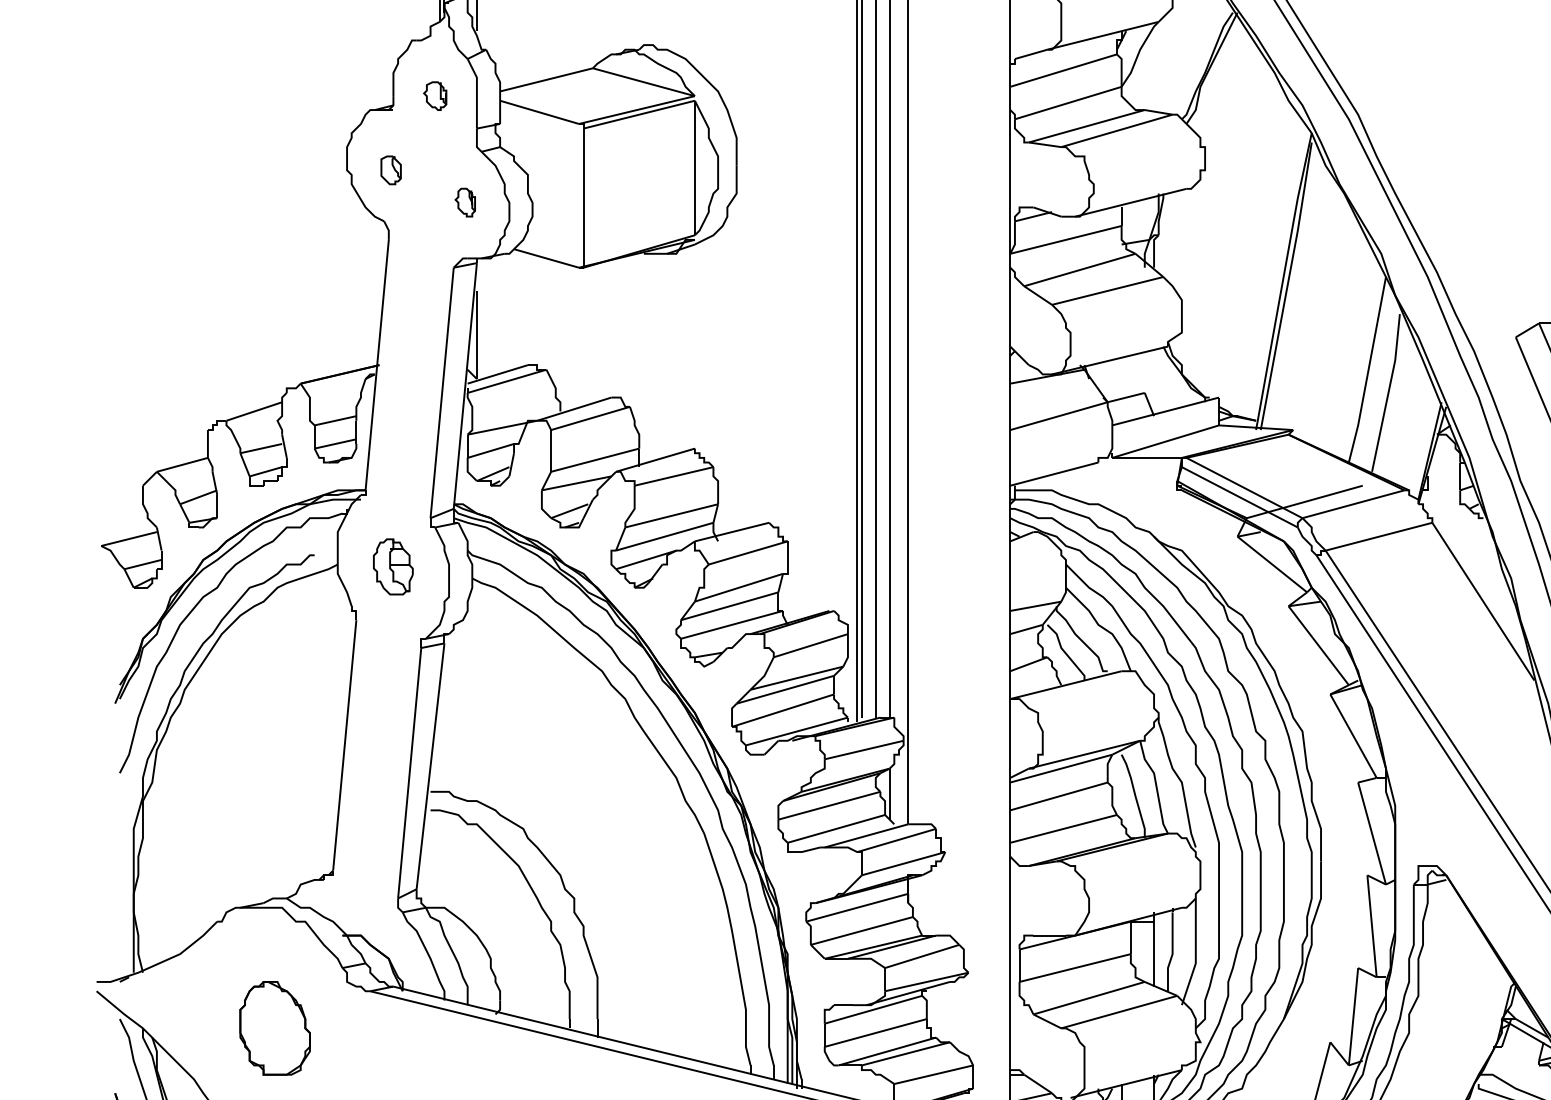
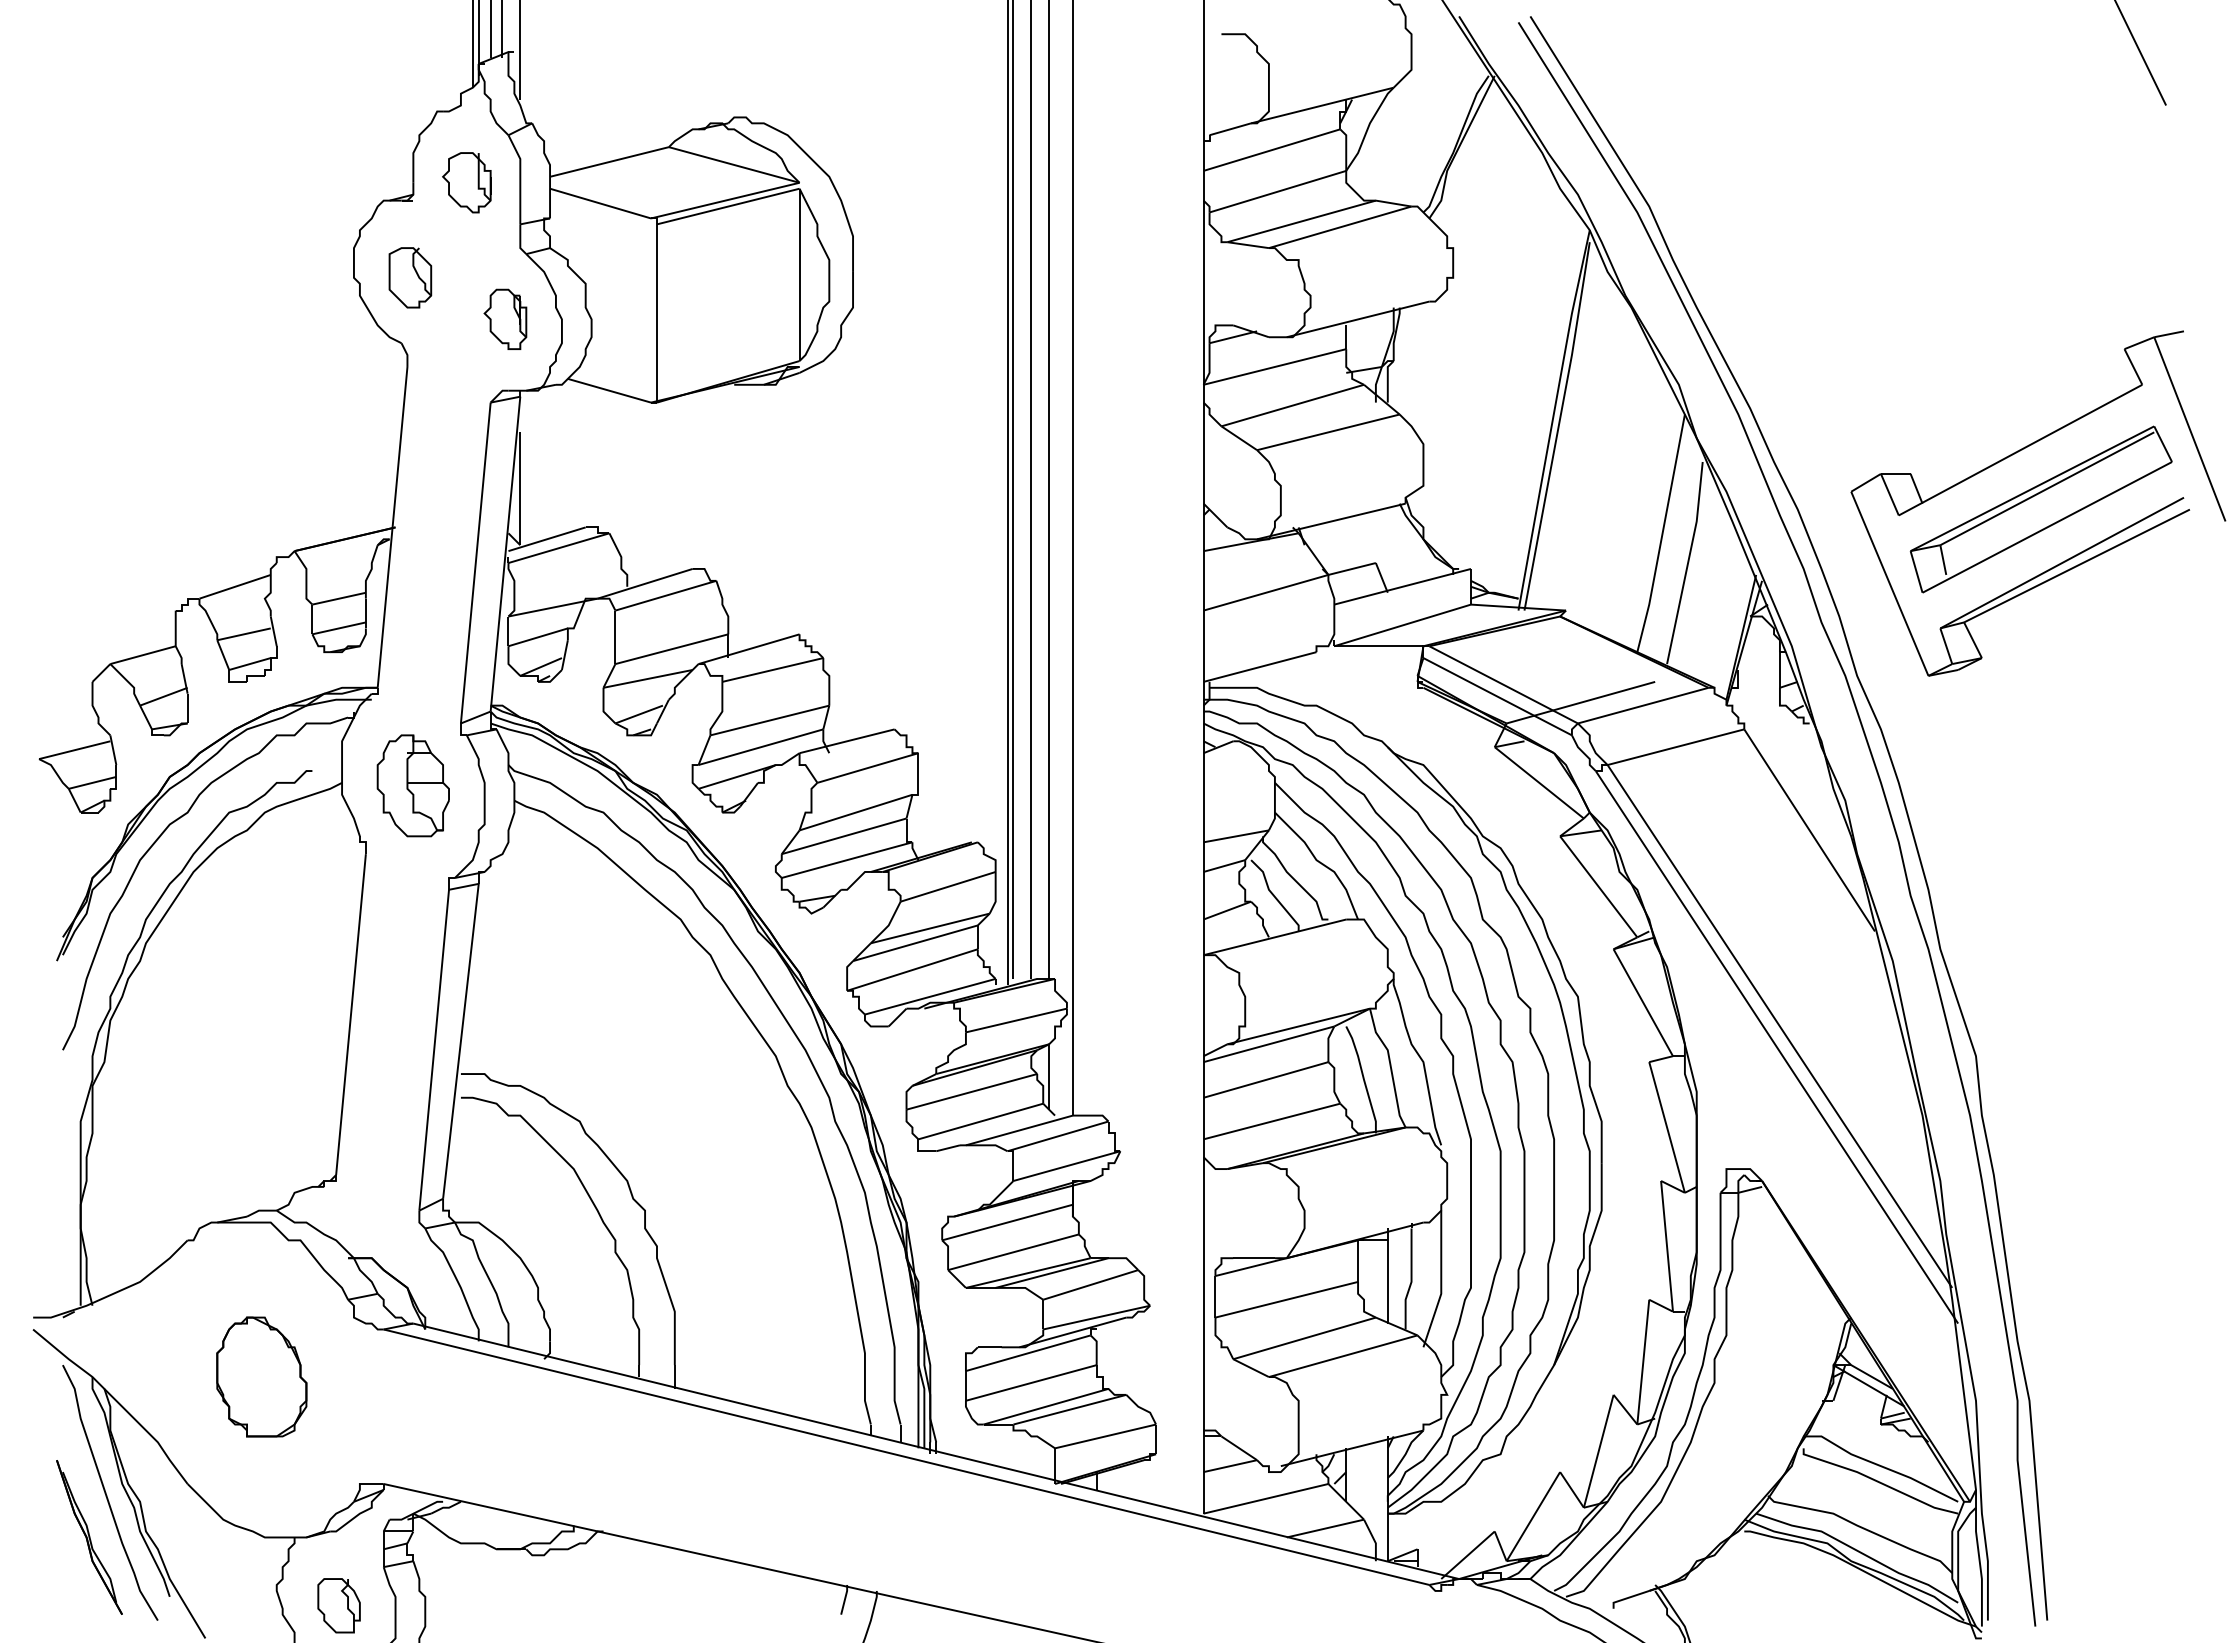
part: (434, 95) -> (466, 182), size x1.67
part: (391, 170) -> (410, 277), size x1.67
part: (465, 202) -> (505, 318), size x1.67
part: (392, 566) -> (412, 785), size x1.43

